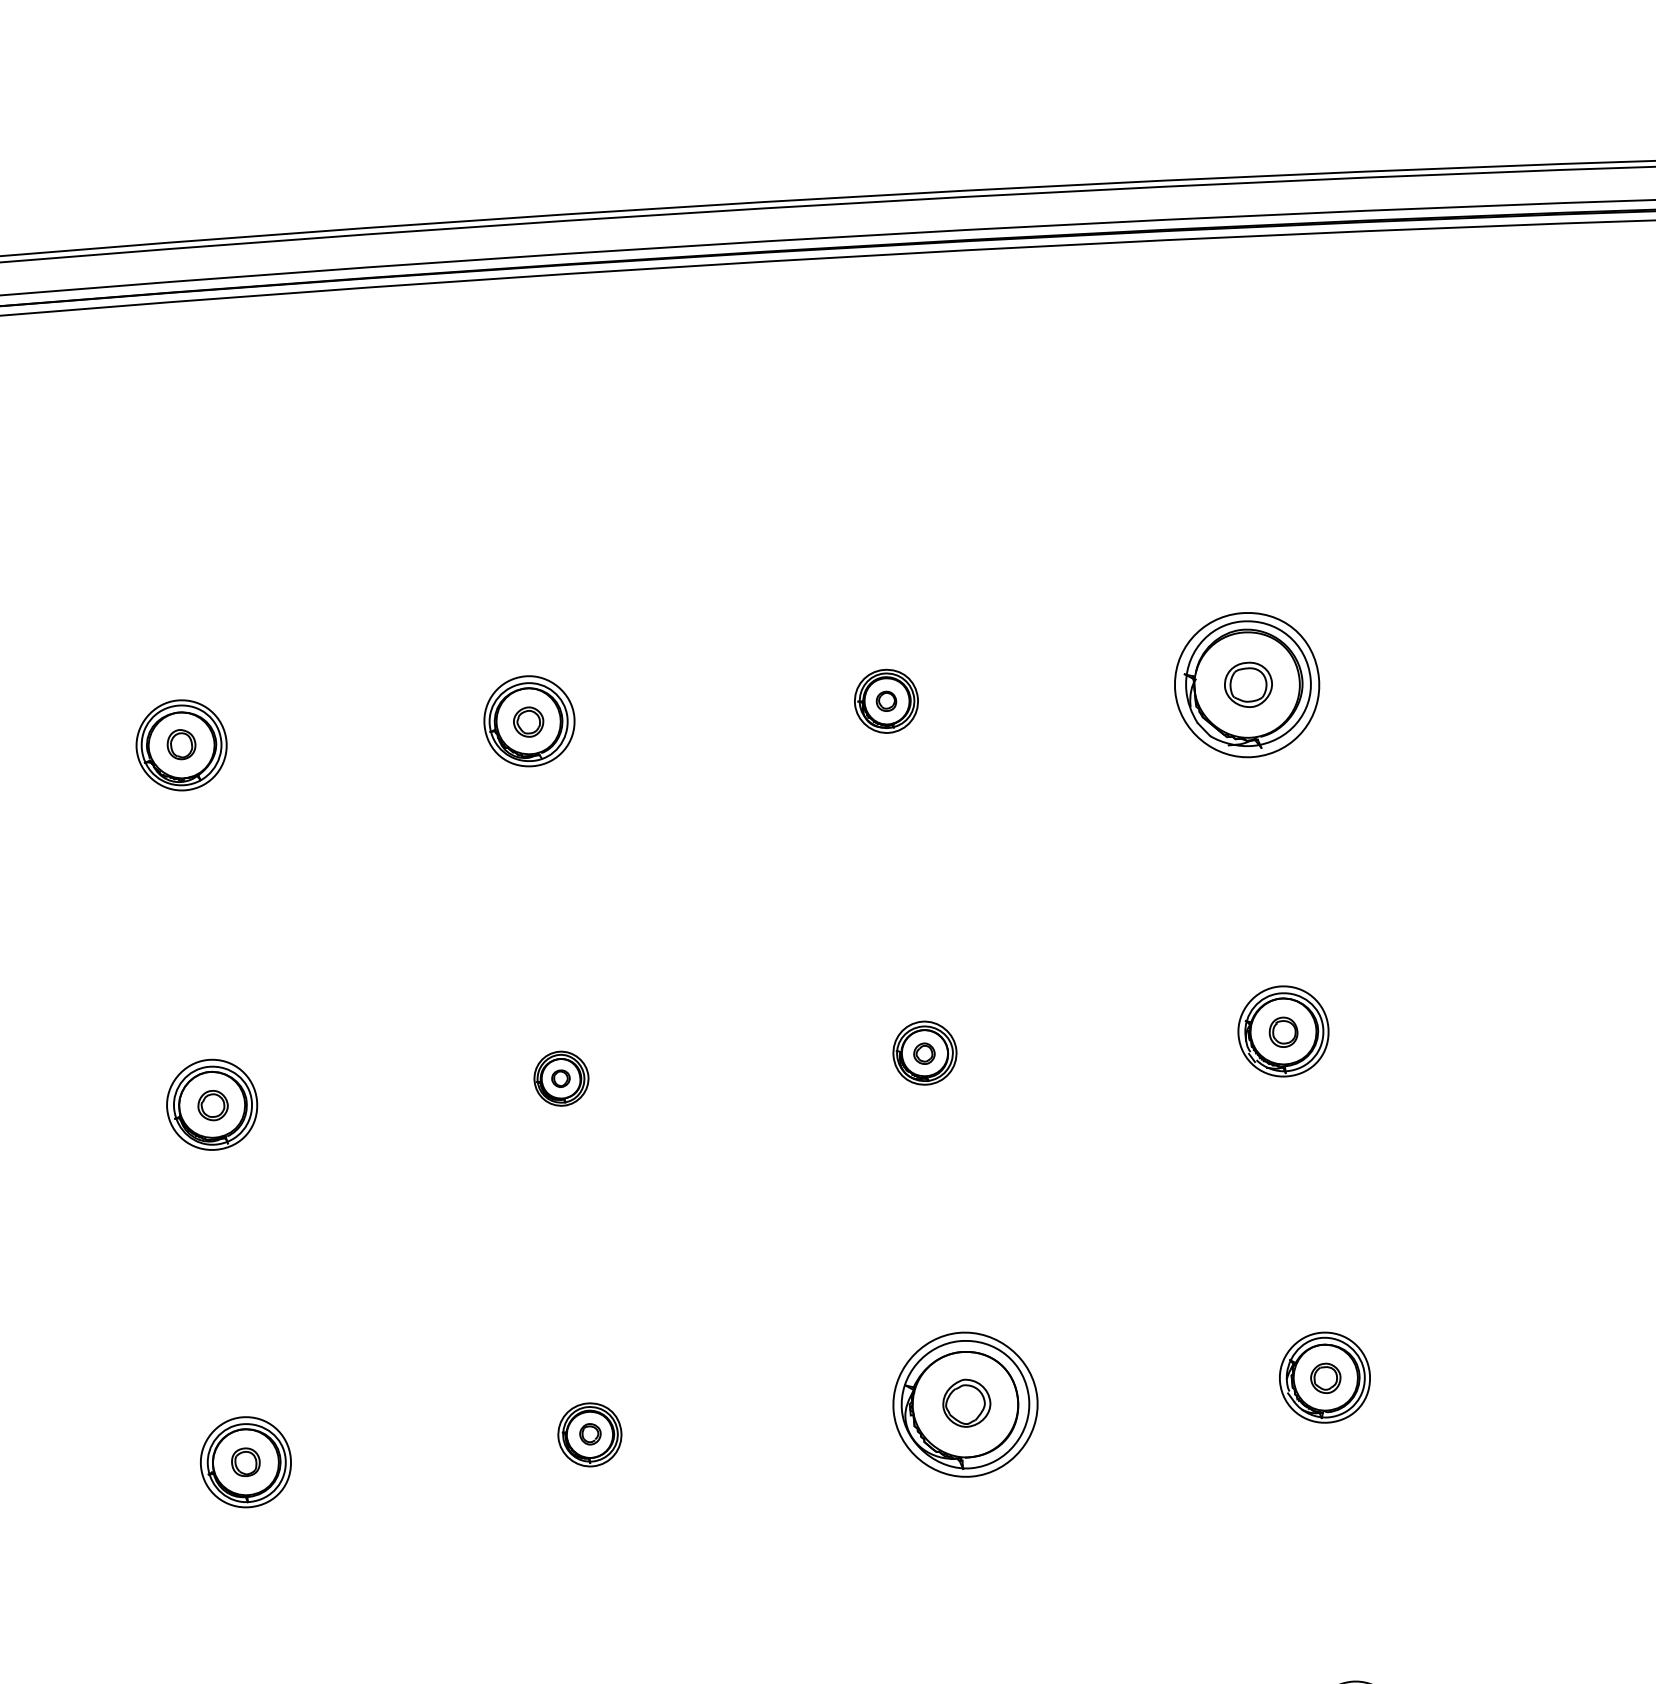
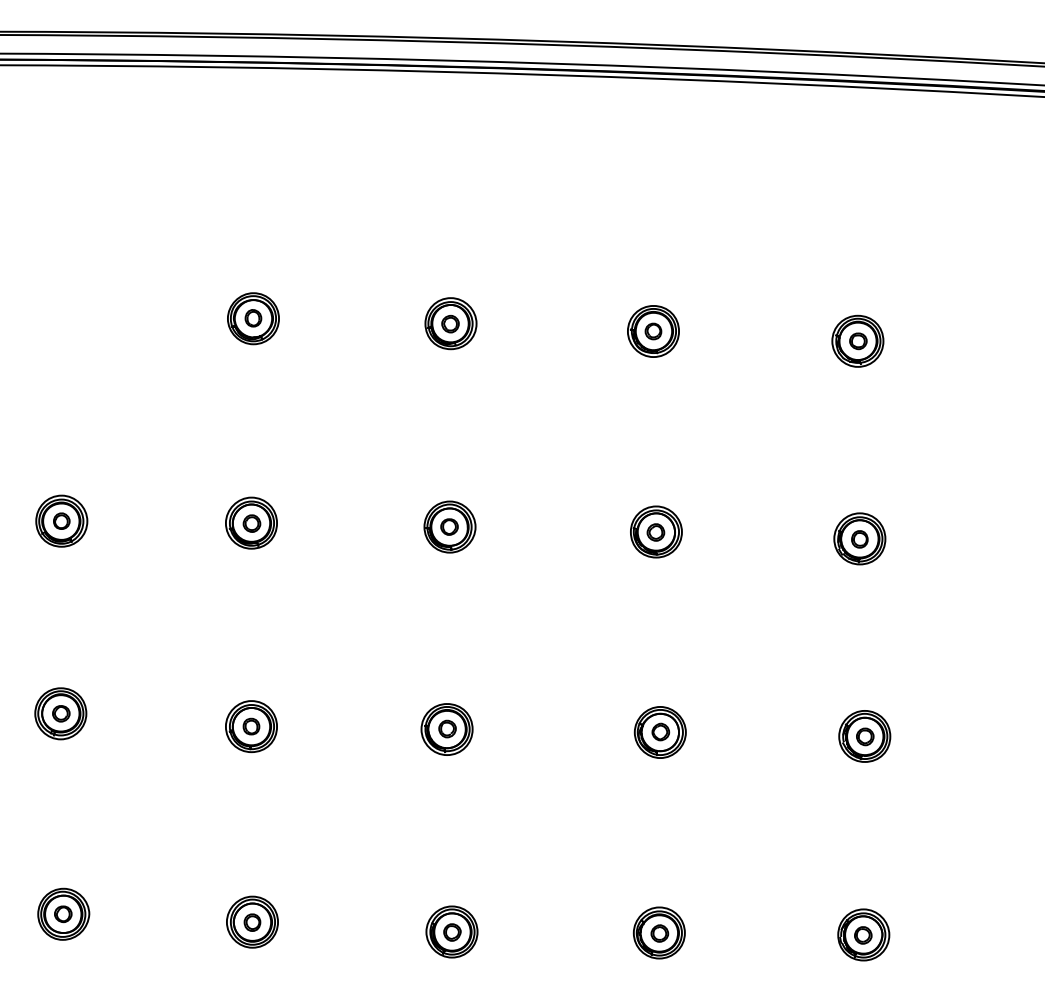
part: (1246, 683) -> (857, 340), size x0.62
part: (886, 701) -> (653, 331), size x1.43
part: (924, 1052) -> (656, 531), size x1.43
part: (560, 1077) -> (449, 526), size x1.67
part: (963, 1404) -> (659, 732), size x0.62
part: (588, 1434) -> (446, 729), size x1.43

